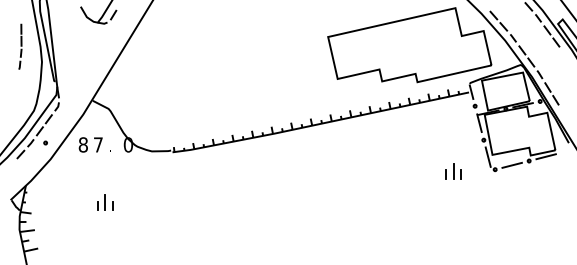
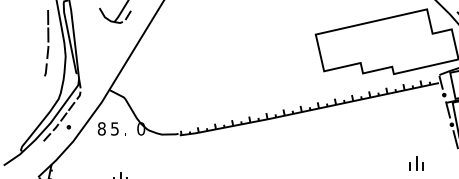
part: (20, 46) -> (46, 42), size x1.67
text: (98, 144) -> (115, 128), 7 -> 5
part: (453, 171) -> (416, 163), moved

